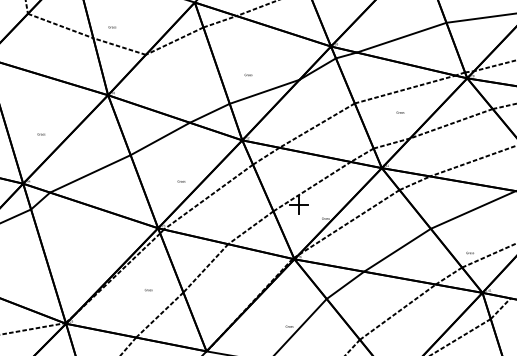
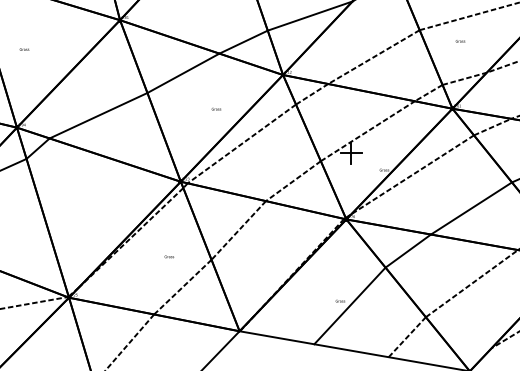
text: (400, 112) -> (460, 41), moved
text: (41, 134) -> (24, 49), moved
text: (181, 181) -> (216, 109), moved

